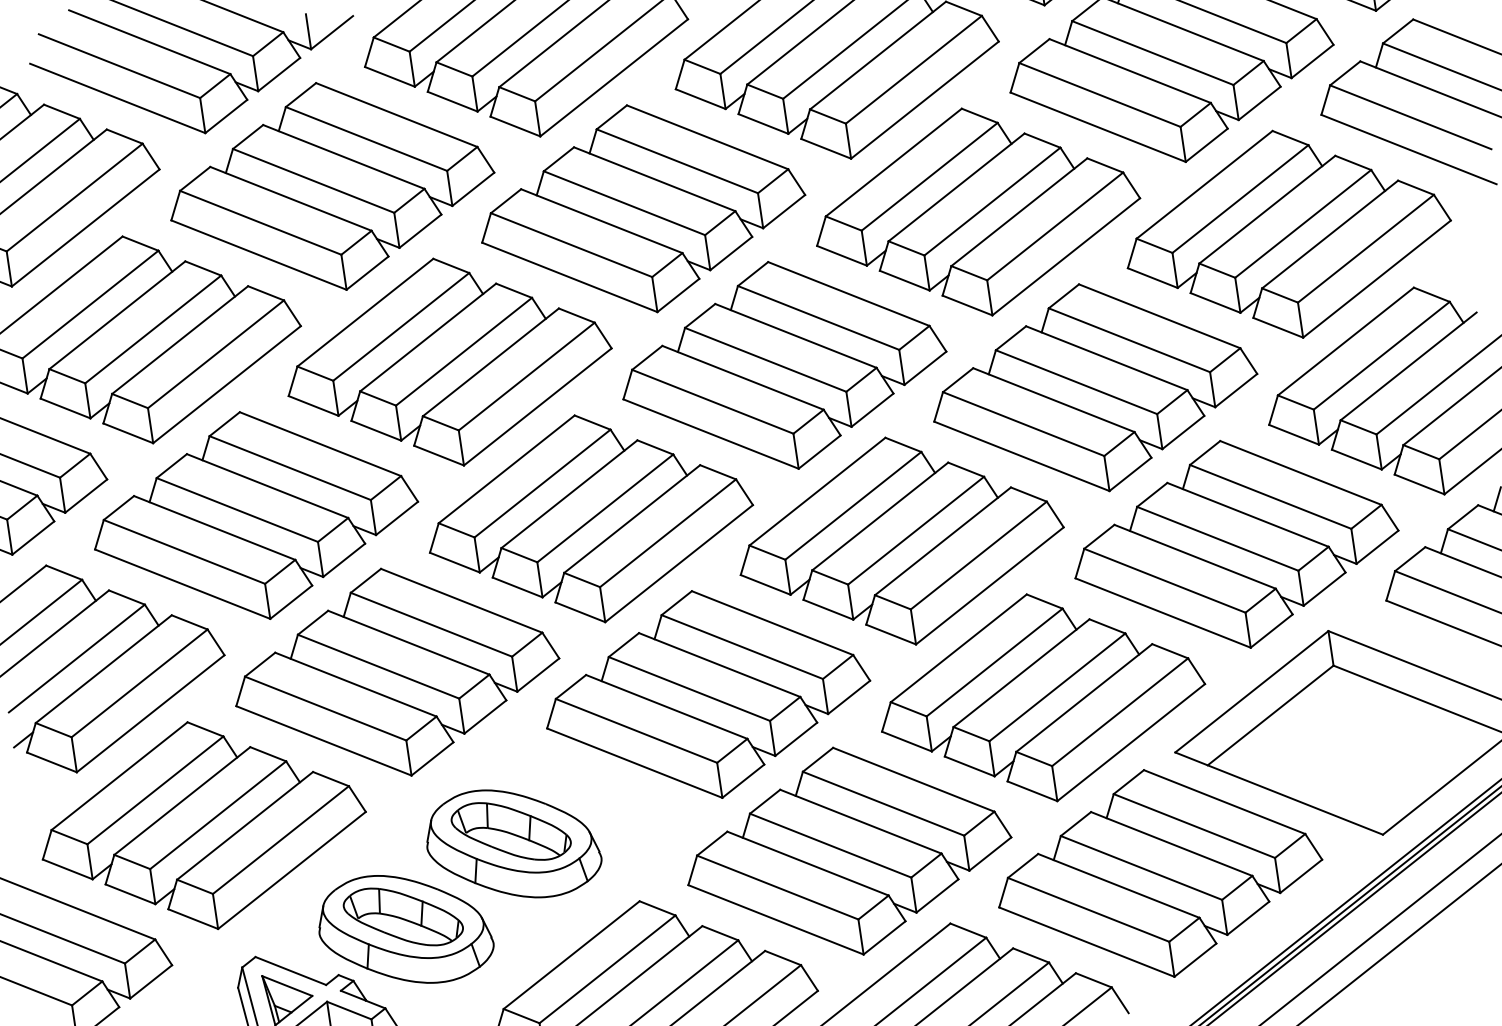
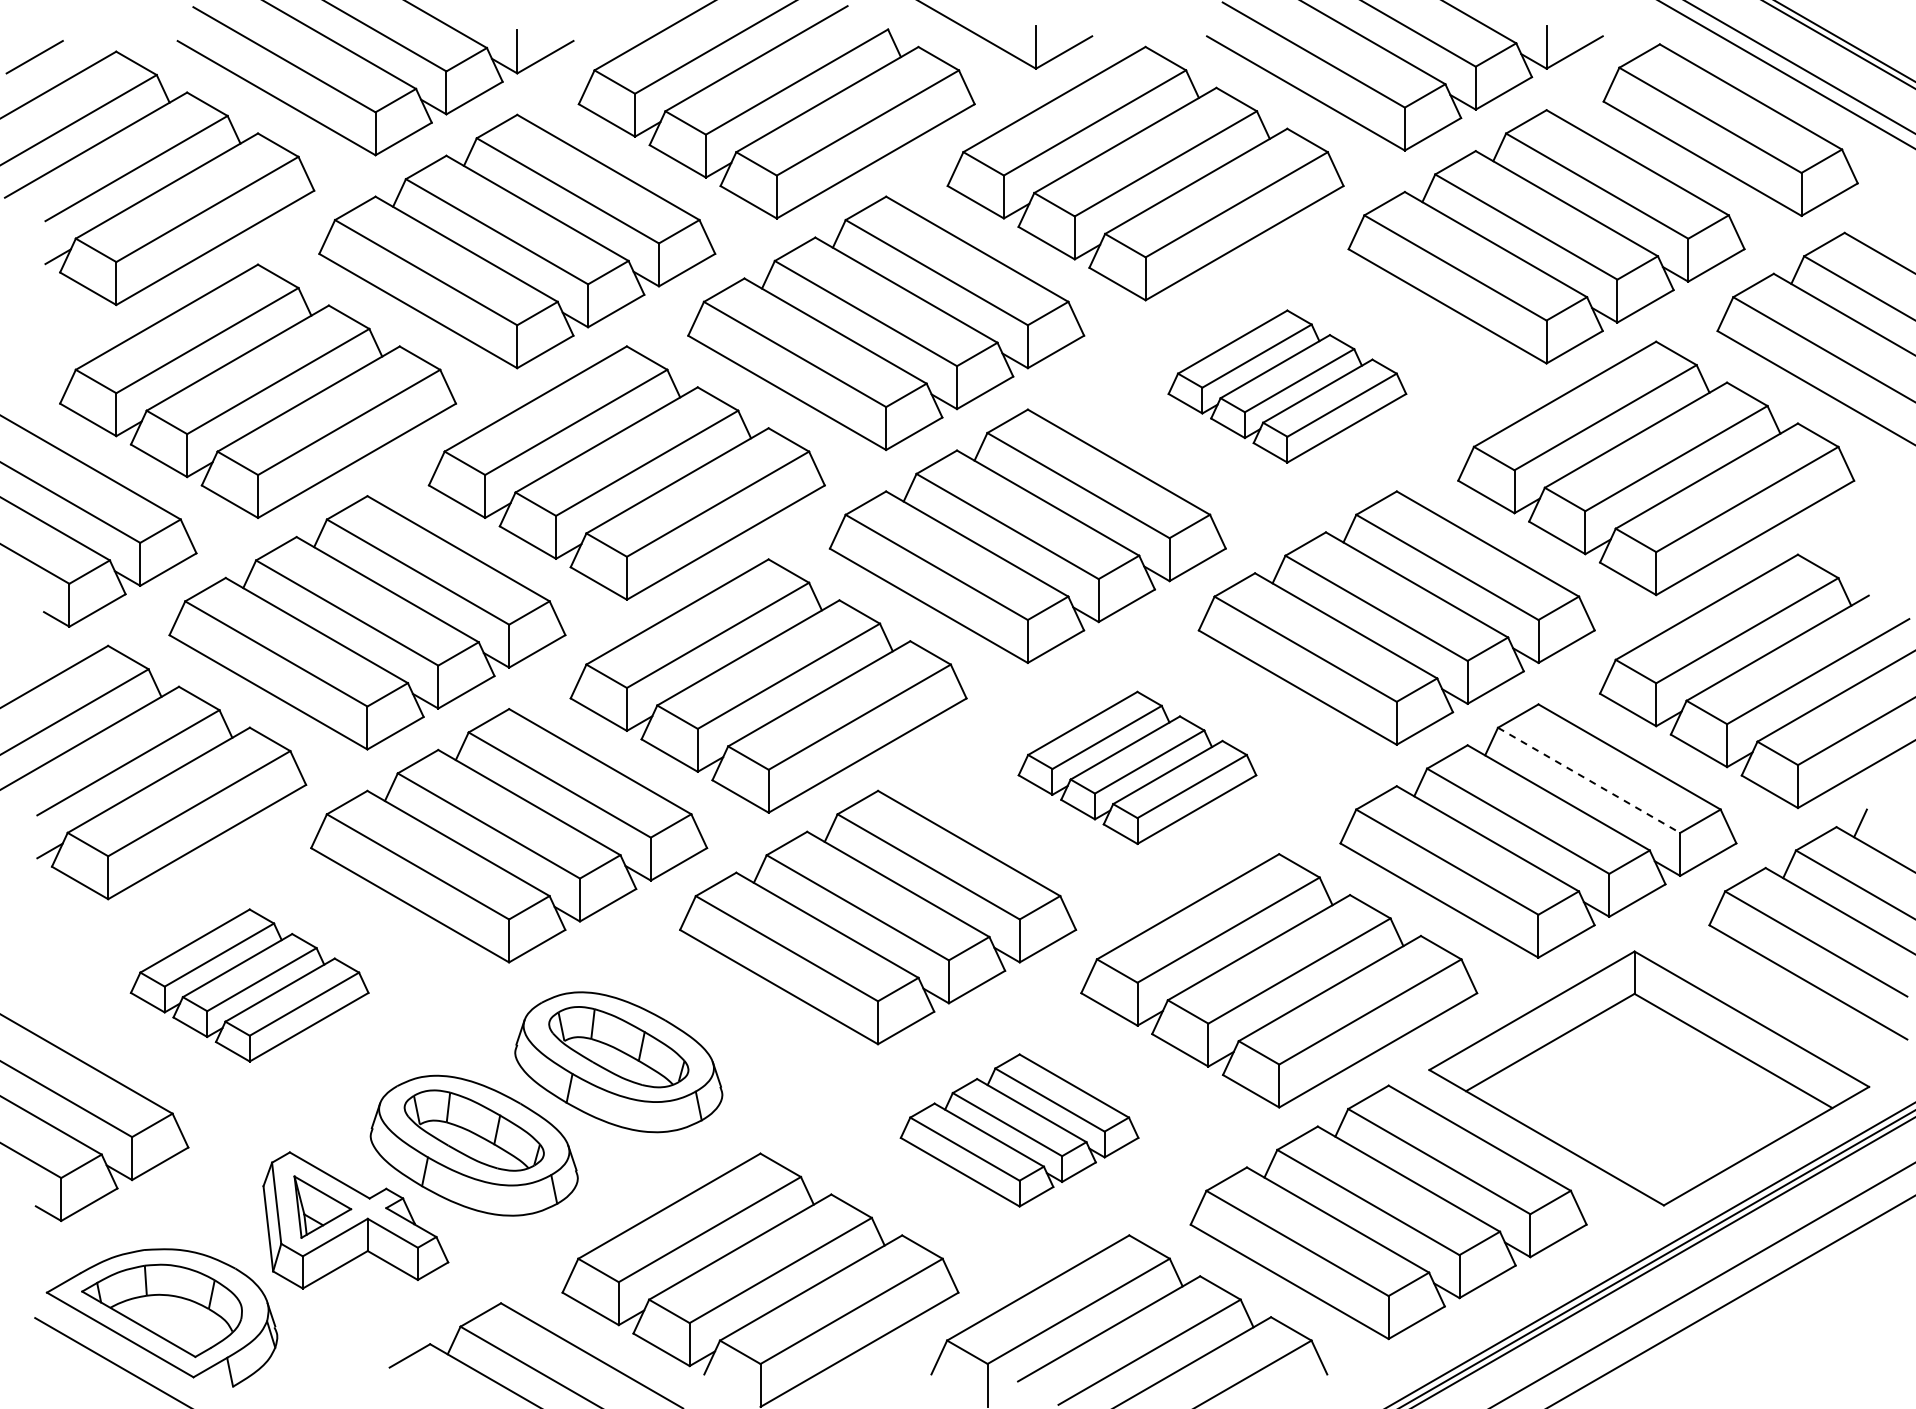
part: (977, 211) -> (1287, 386), size x0.6
line: (1271, 496) -> (1589, 780), solid -> dashed
part: (900, 540) -> (1137, 767), size x0.6
part: (202, 825) -> (249, 985), size x0.6
part: (848, 851) -> (1019, 1130), size x0.6

